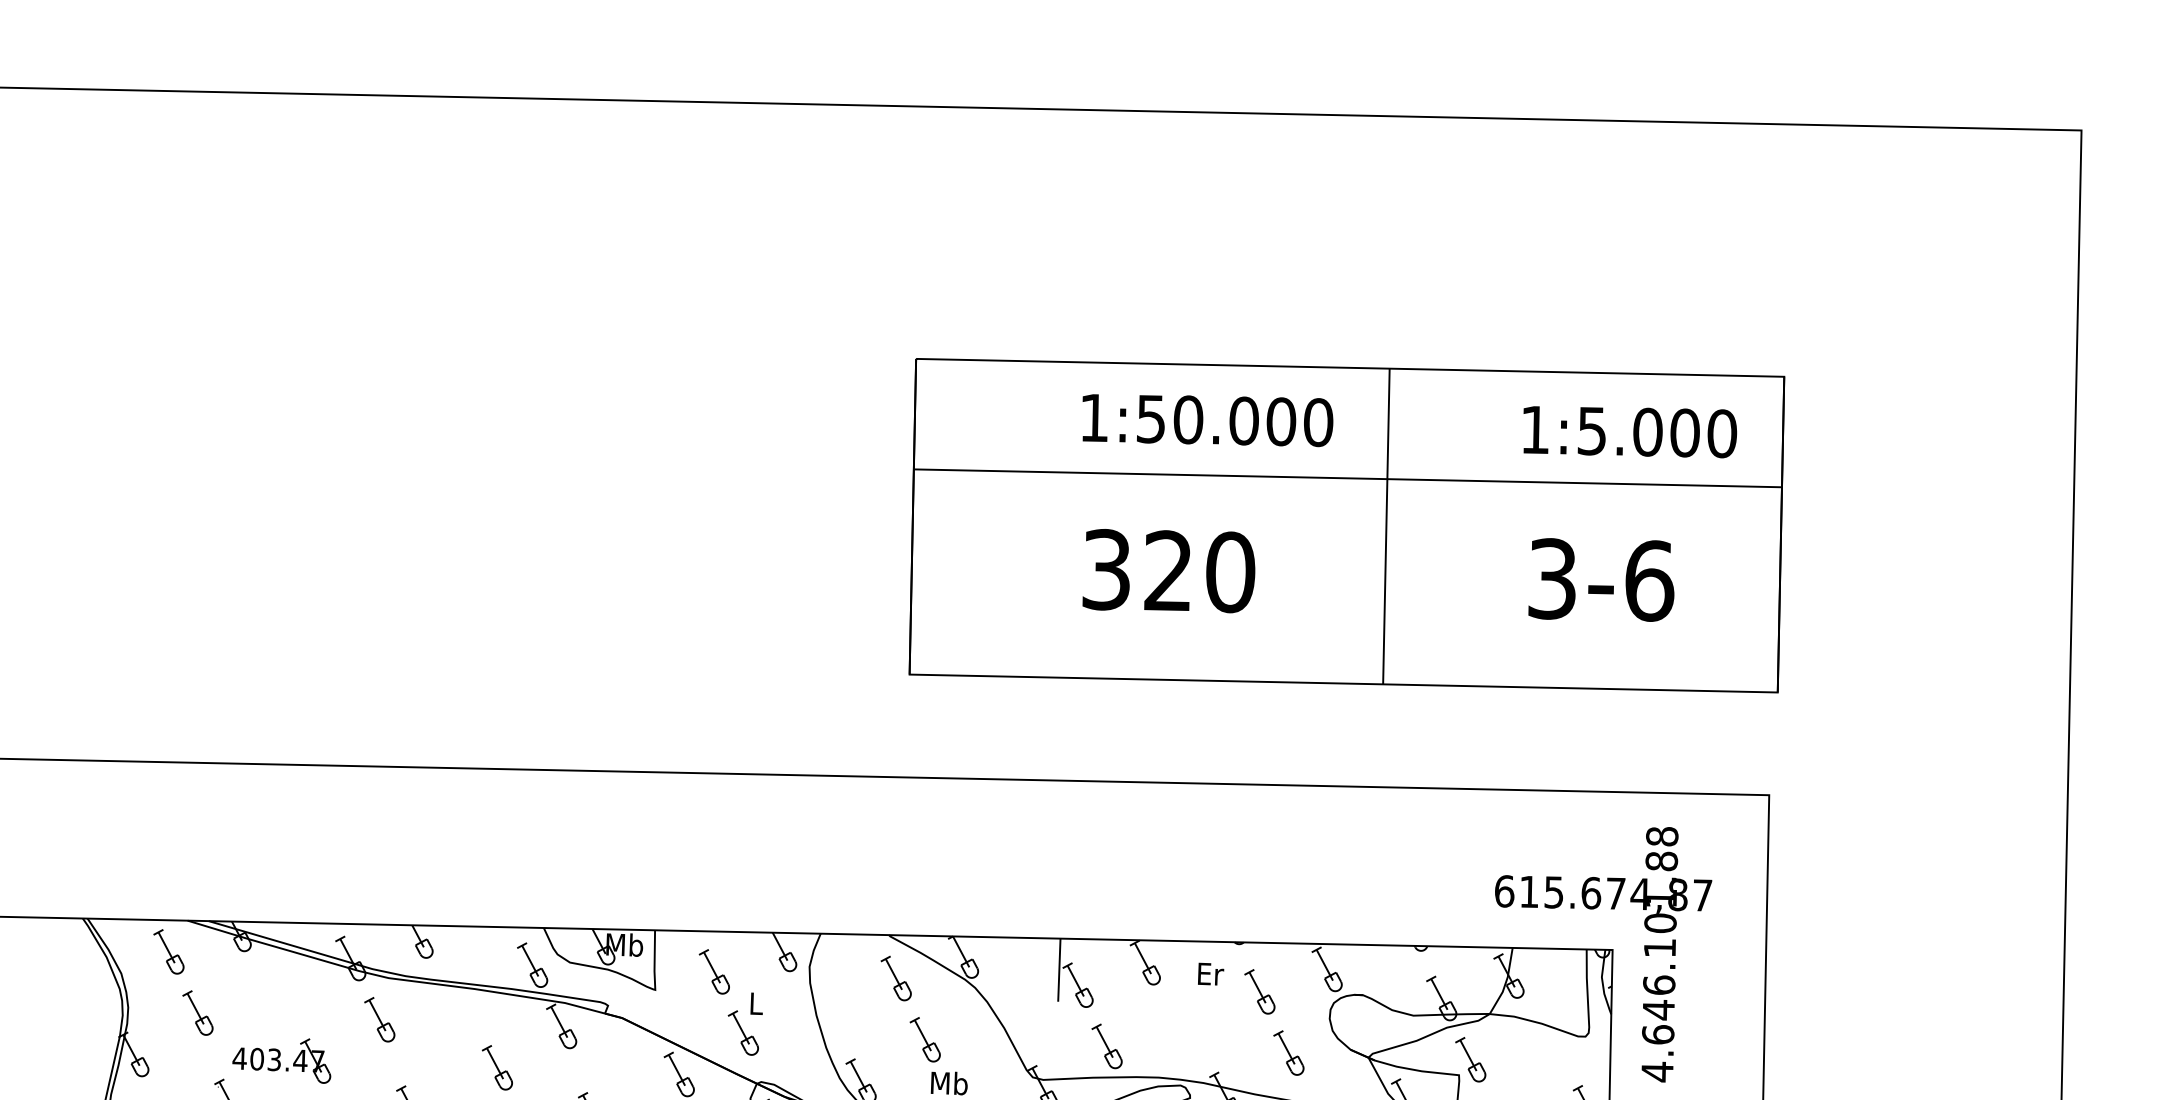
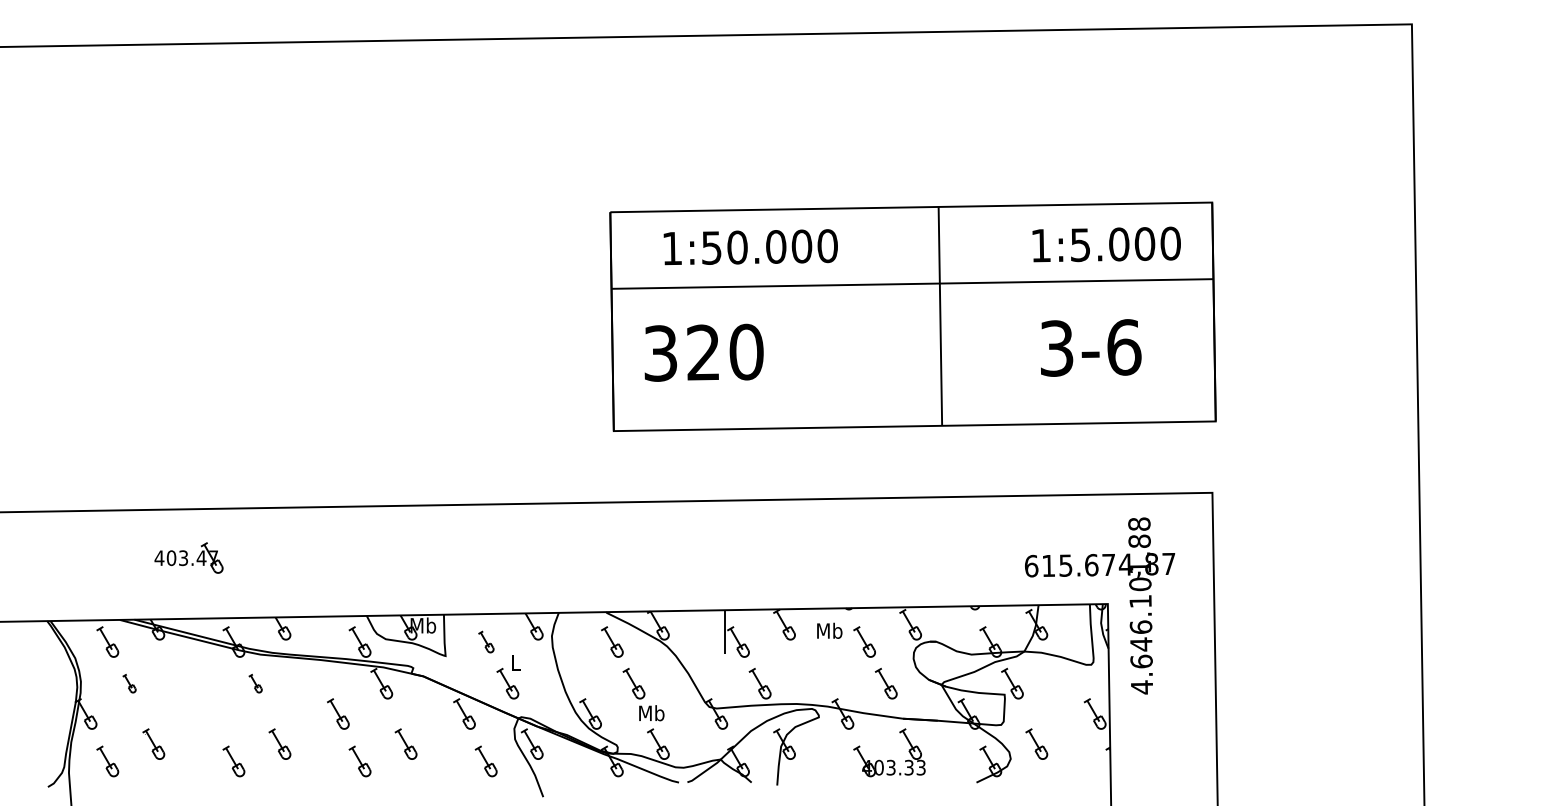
text: (1207, 420) -> (750, 247), moved
text: (1168, 570) -> (703, 352), moved
part: (714, 971) -> (486, 641), size x0.7
text: (1209, 973) -> (829, 630), Er -> Mb
part: (198, 1012) -> (129, 683), size x0.6
part: (379, 1019) -> (255, 683), size x0.6
part: (281, 1059) -> (188, 557), moved

